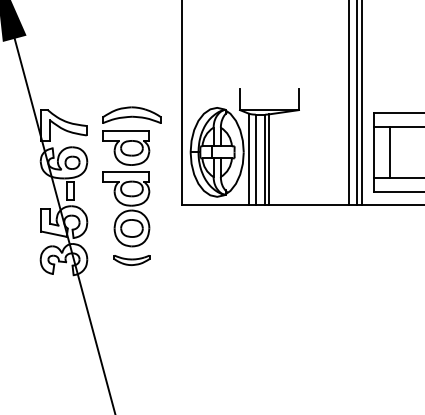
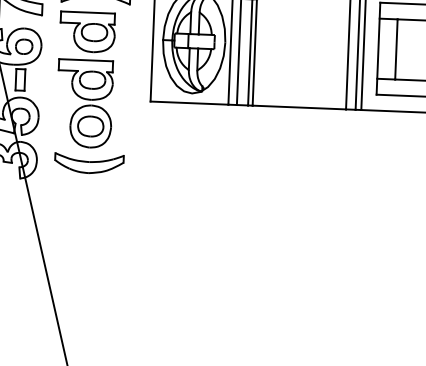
part: (131, 260) -> (88, 164), size x1.67

